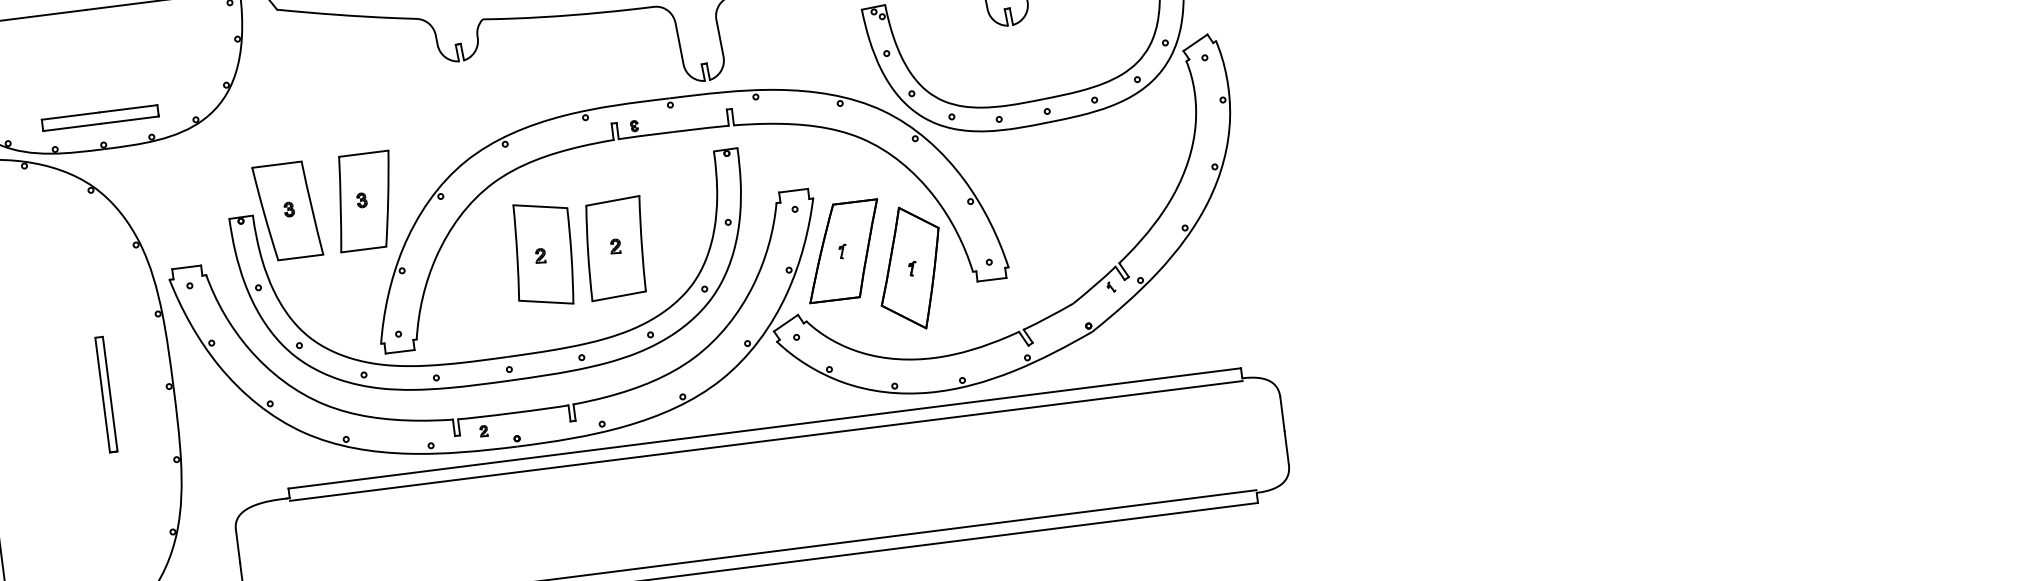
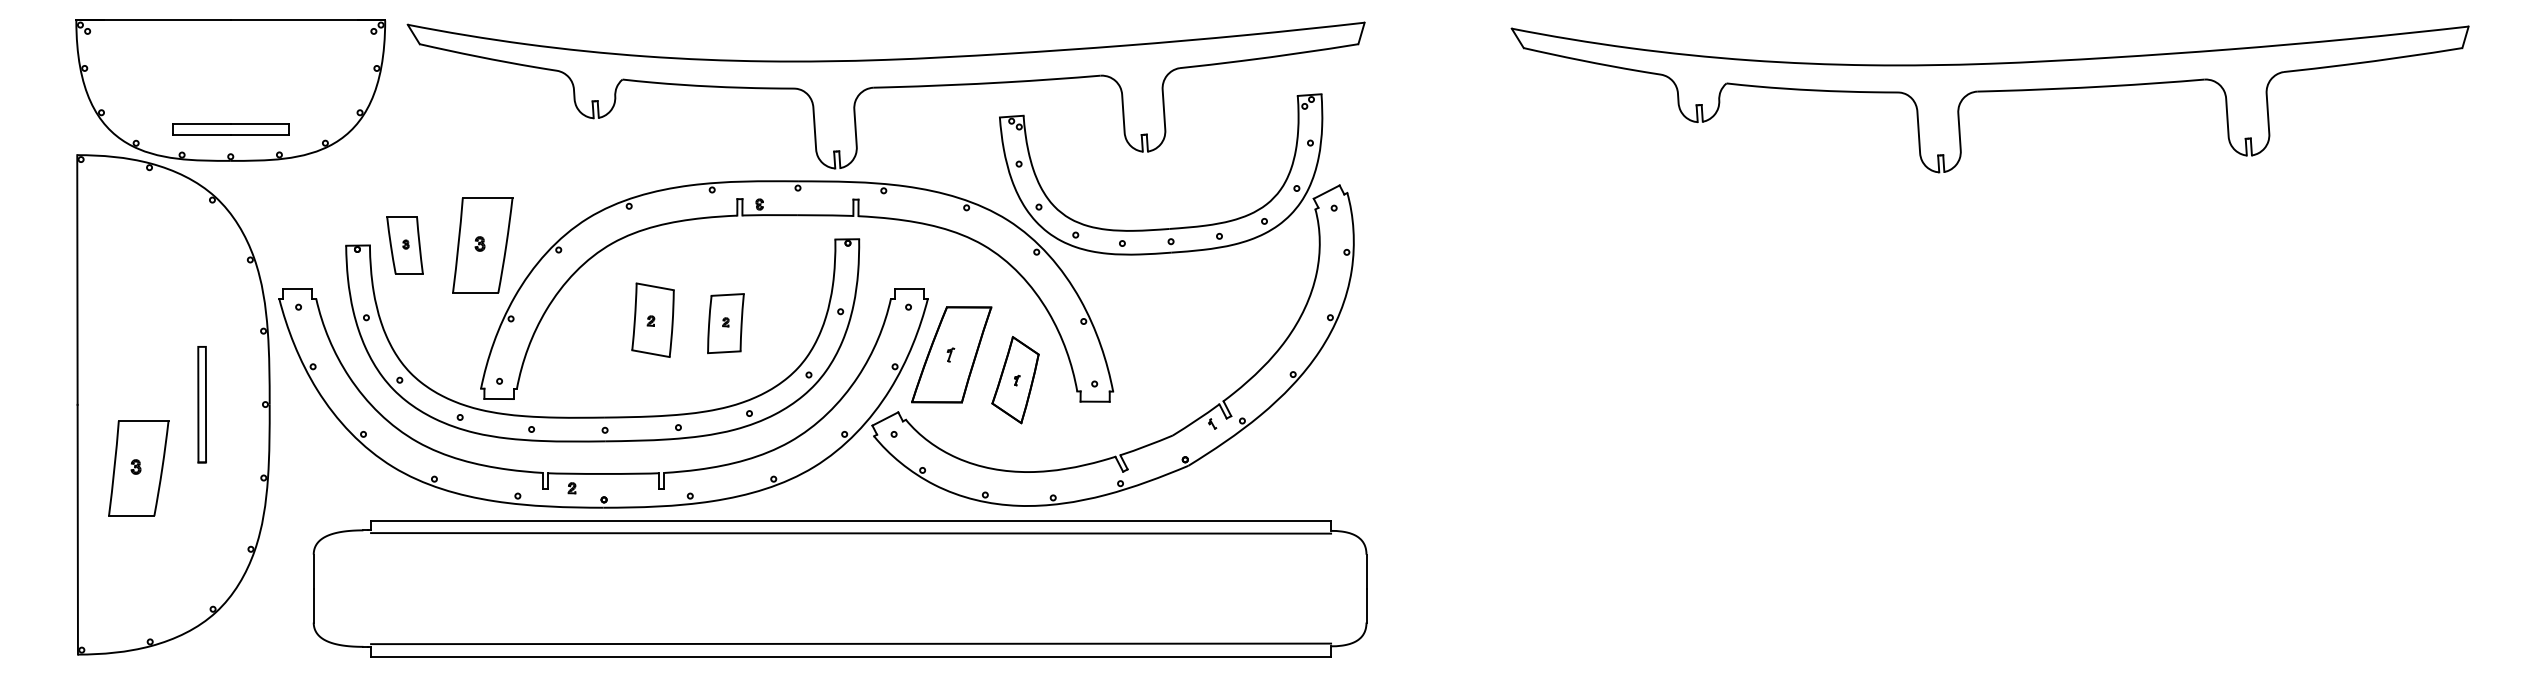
part: (287, 211) -> (404, 245), size x0.6
part: (615, 248) -> (725, 323), size x0.6
part: (542, 253) -> (652, 319), size x0.7
part: (910, 267) -> (1015, 379), size x0.7
part: (51, 465) -> (138, 468), added

